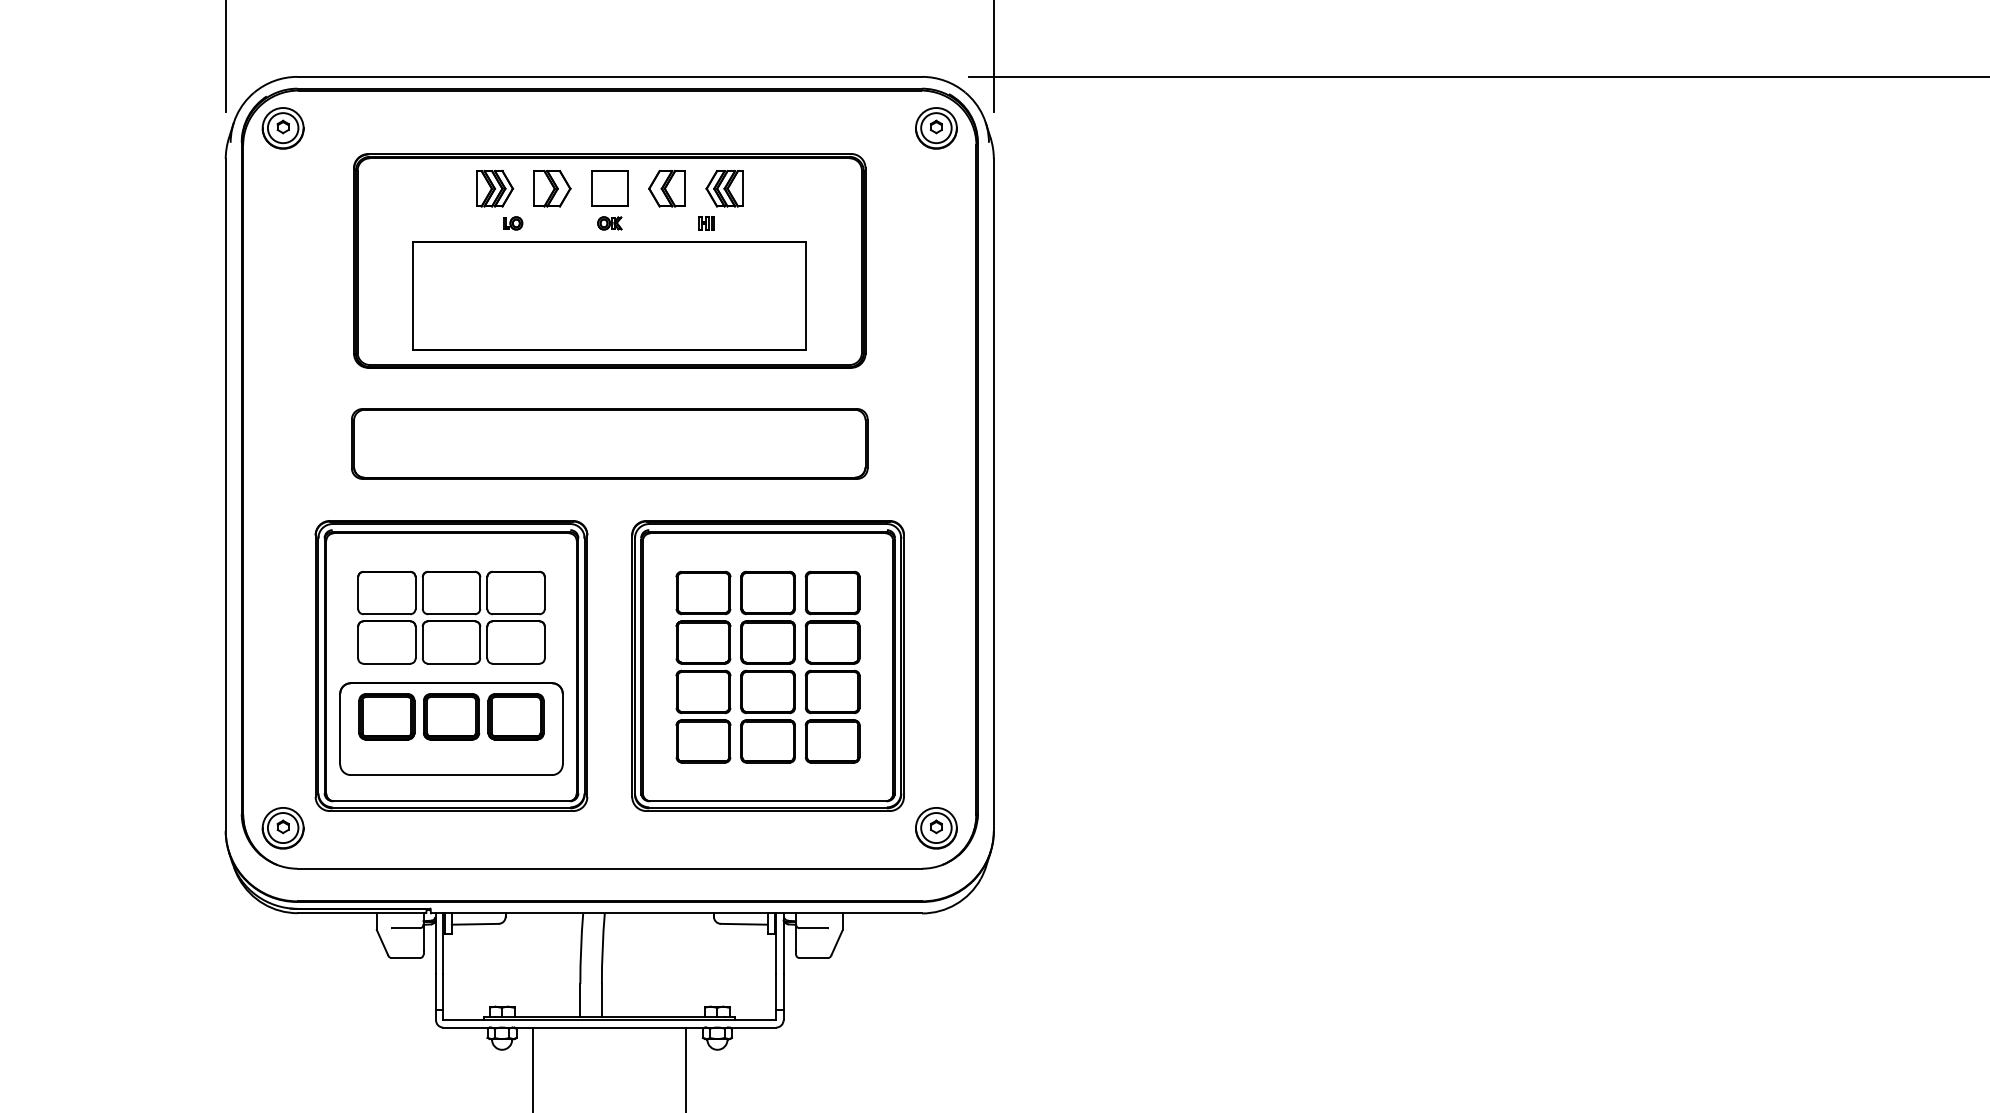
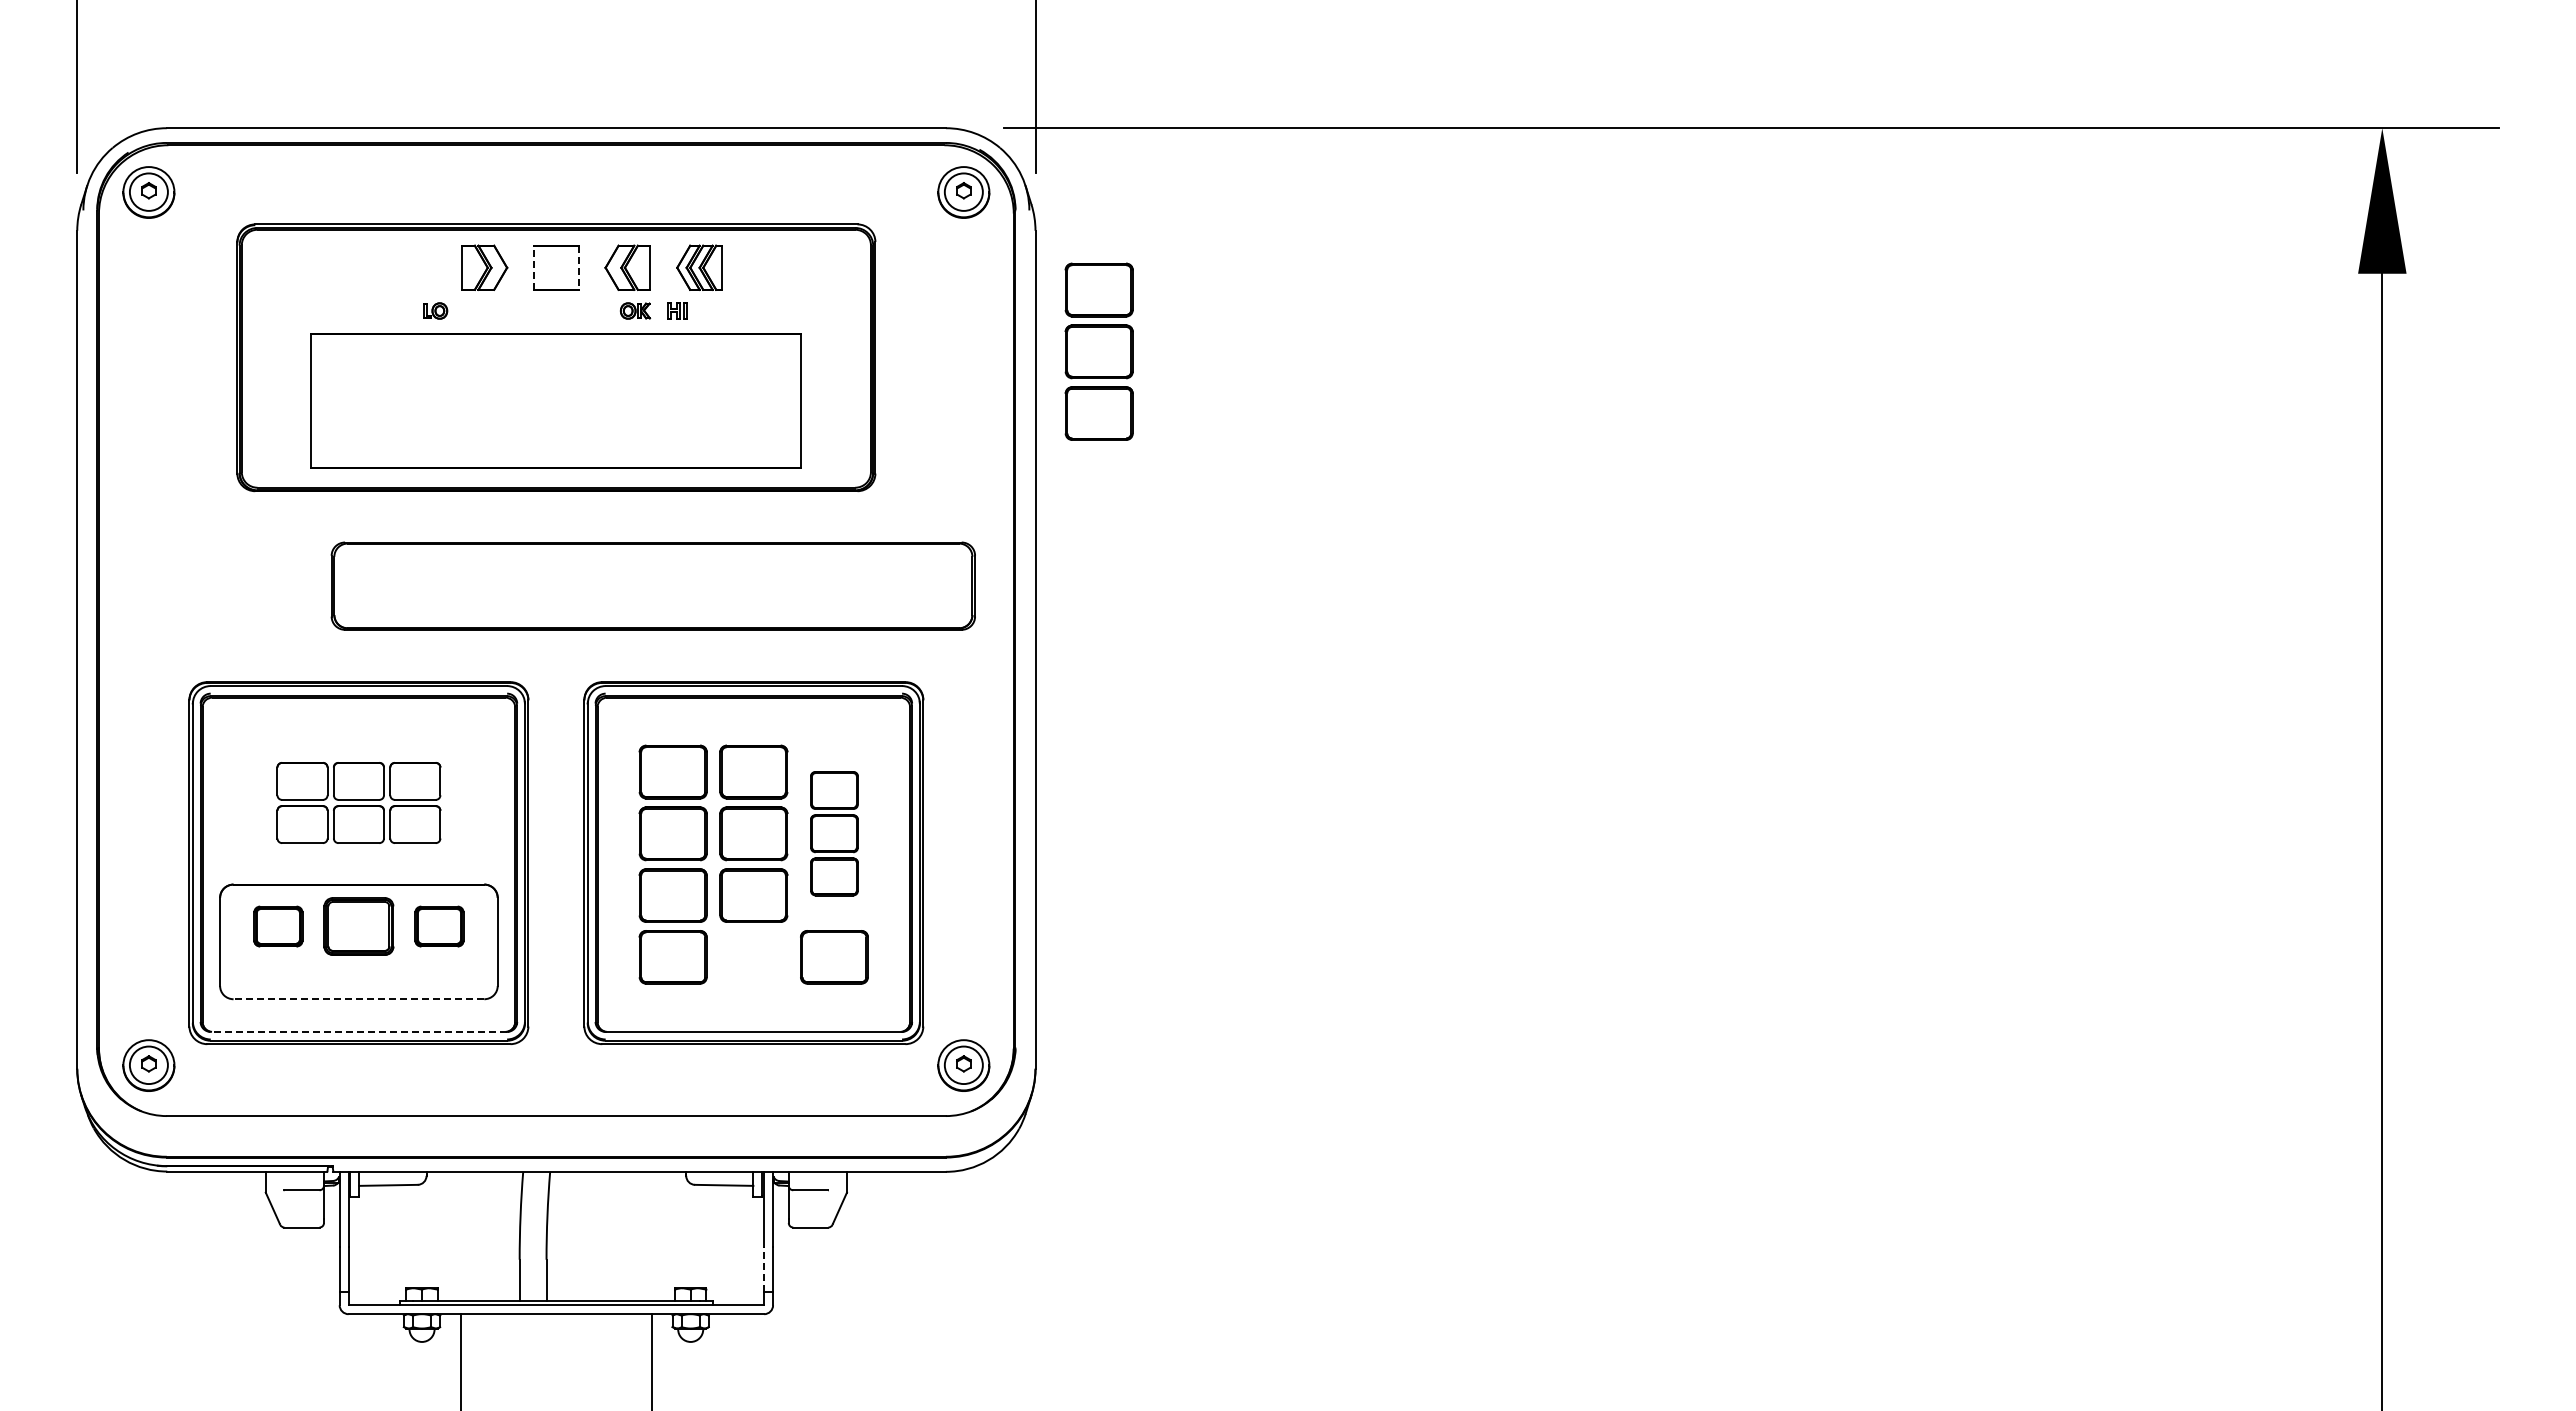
part: (495, 188) -> (413, 267), removed
line: (592, 188) -> (534, 267), solid -> dashed
line: (627, 189) -> (578, 268), solid -> dashed
part: (609, 222) -> (635, 310), moved
part: (1044, 255) -> (1098, 351), added
part: (609, 443) -> (652, 585), moved
part: (451, 617) -> (358, 802), size x0.7
part: (832, 642) -> (834, 833), size x0.7
part: (387, 716) -> (278, 926), size x0.7
part: (516, 716) -> (439, 926), size x0.7
part: (767, 741) -> (753, 957), removed
line: (451, 775) -> (358, 999), solid -> dashed
line: (451, 800) -> (358, 1031), solid -> dashed
line: (776, 990) -> (764, 1268), solid -> dashed

